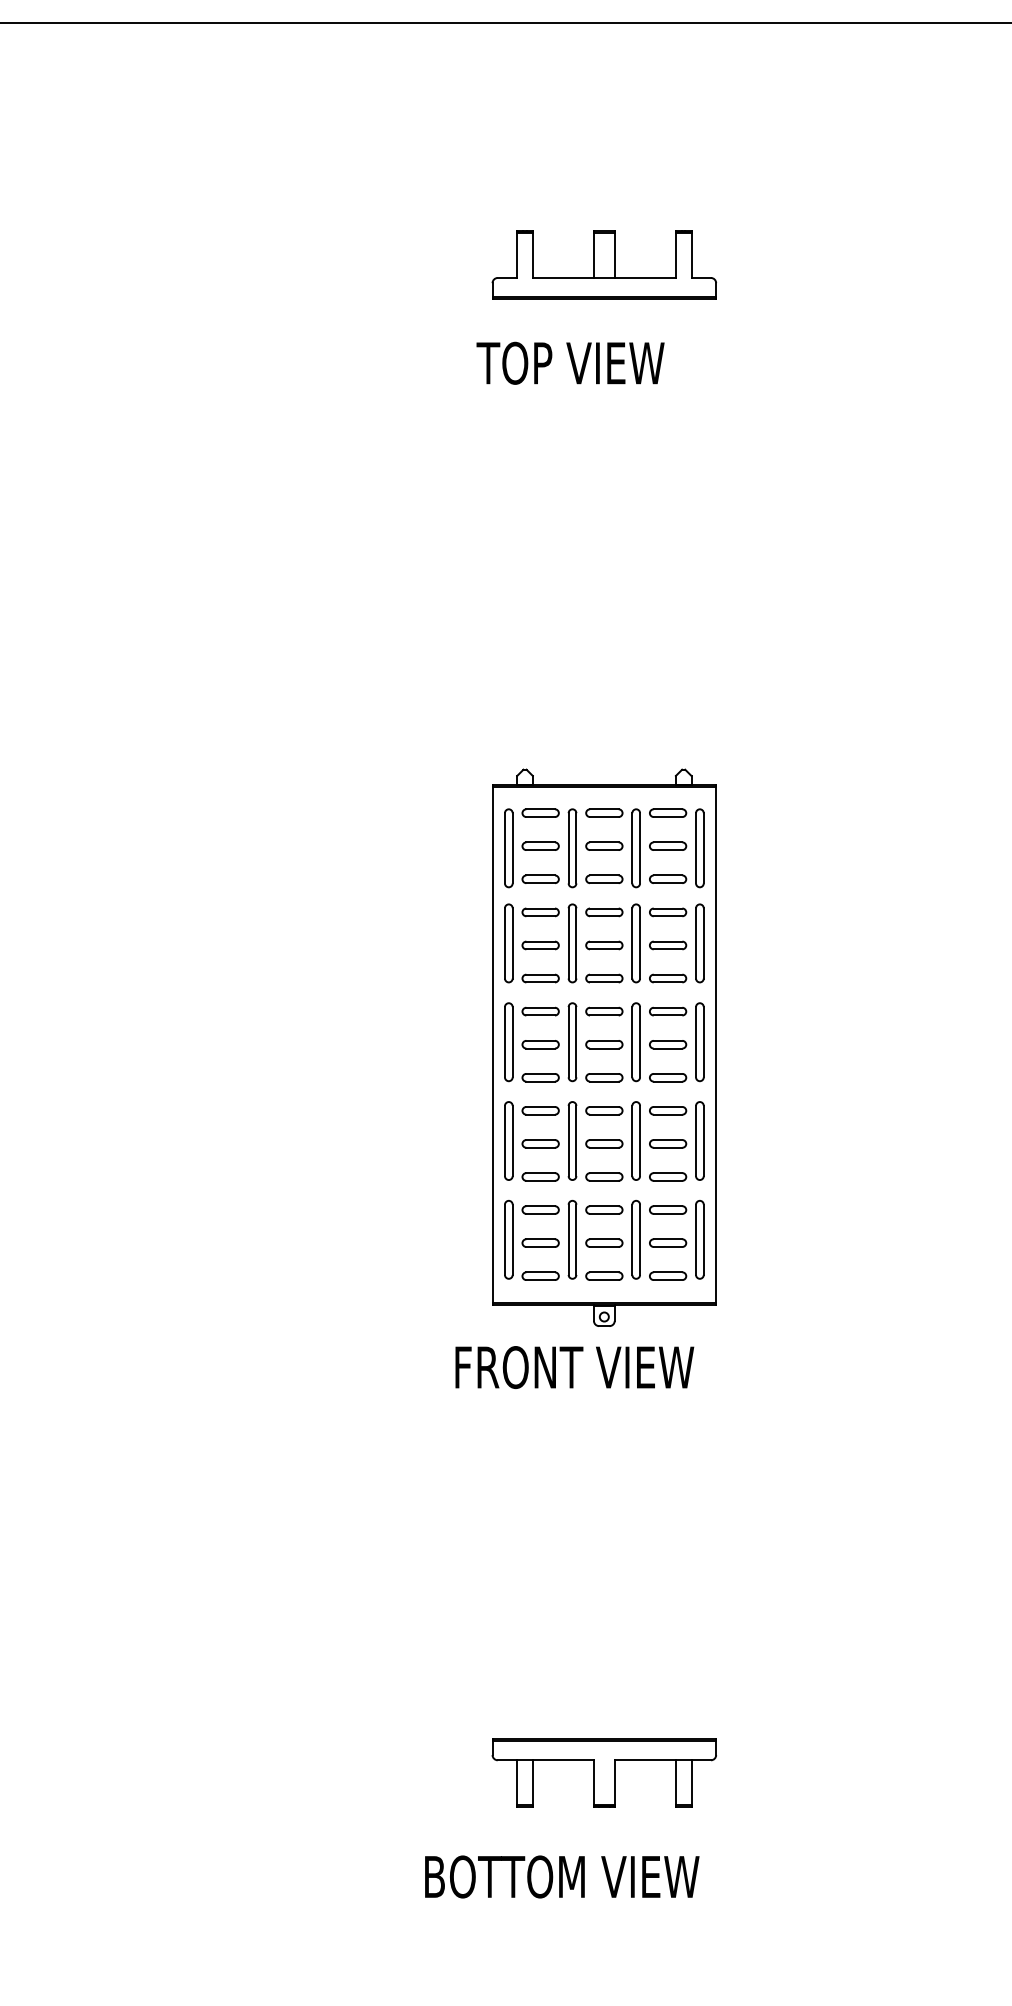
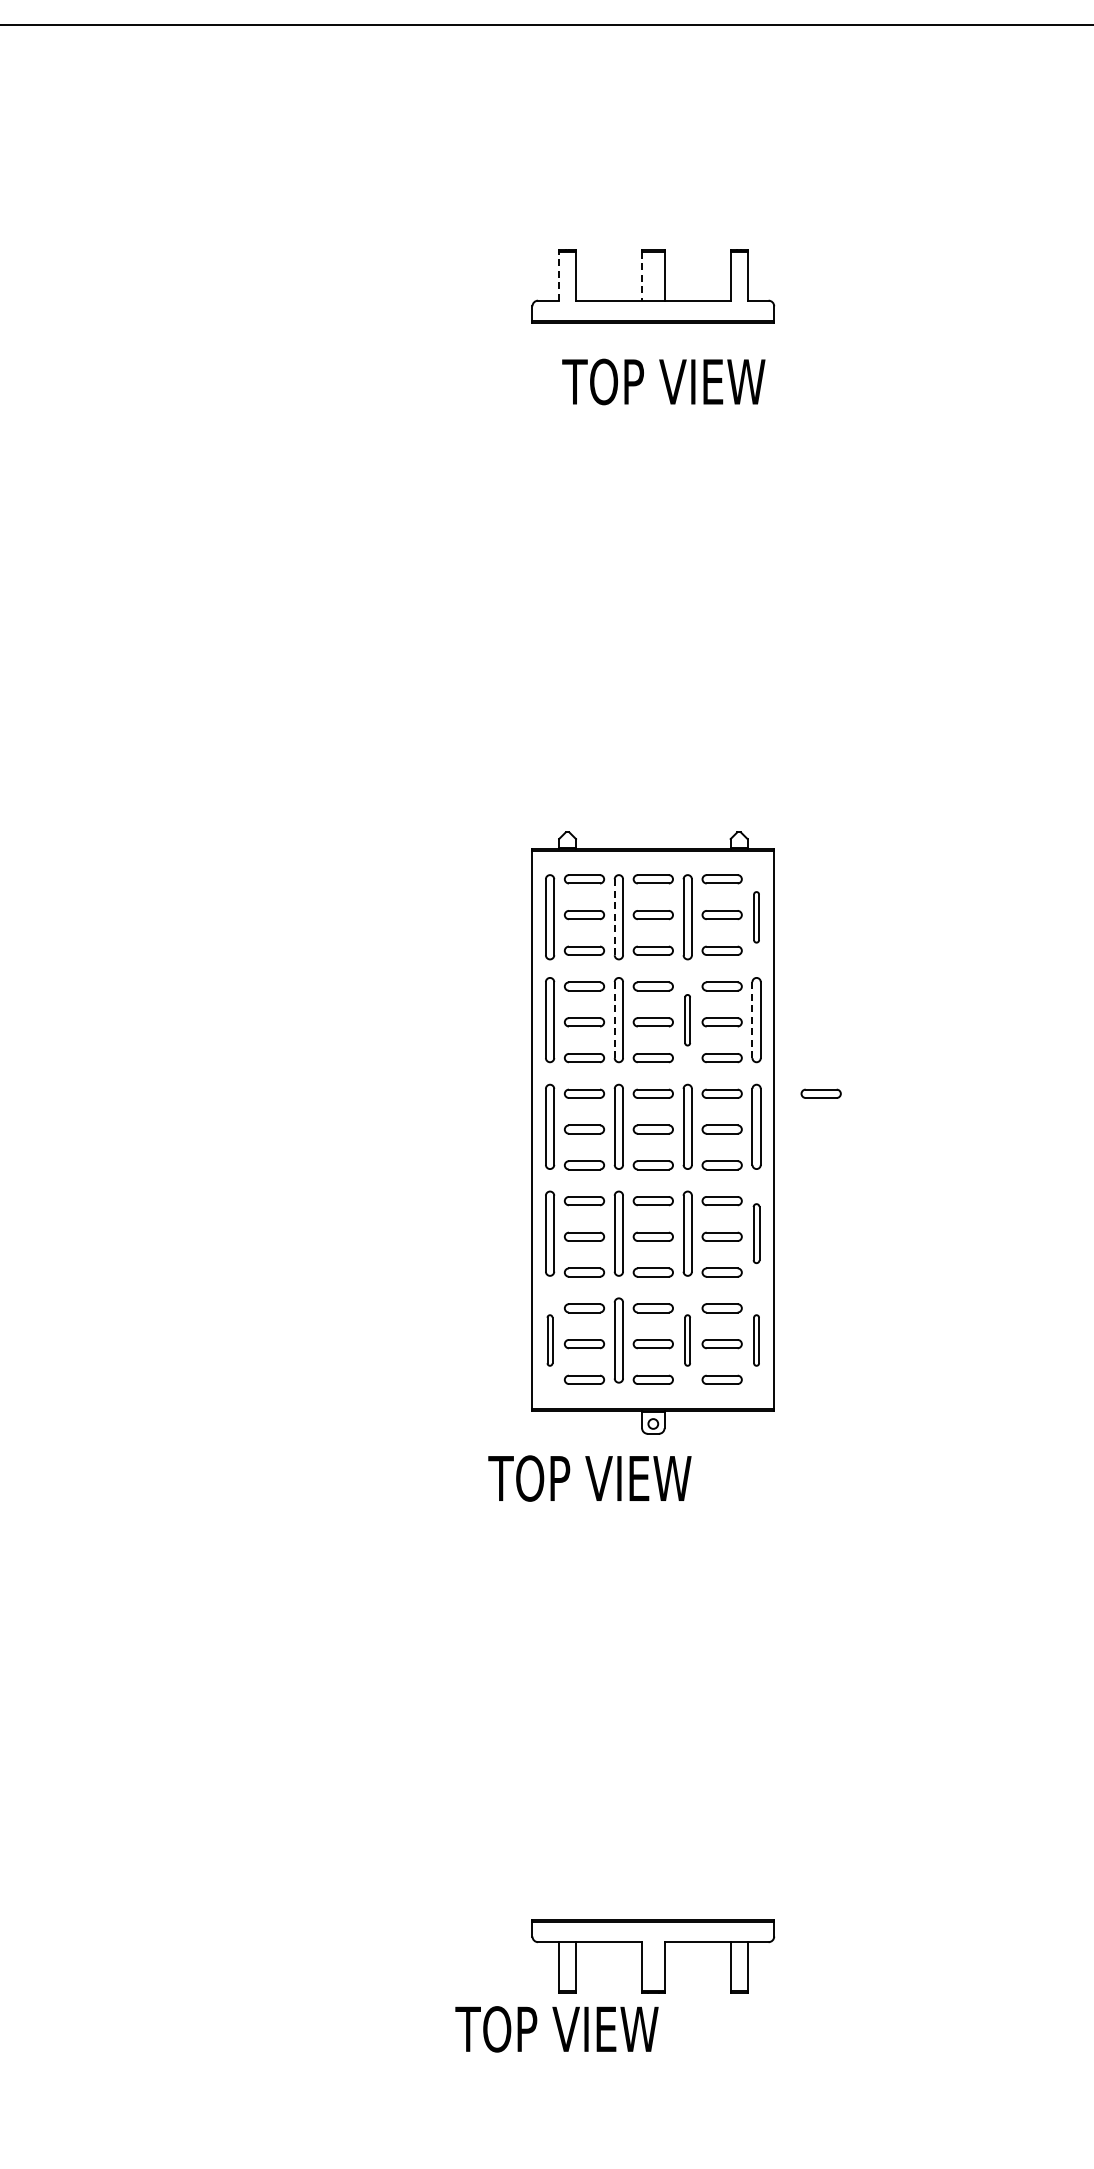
line: (517, 254) -> (559, 275), solid -> dashed
line: (594, 255) -> (642, 276), solid -> dashed
text: (570, 362) -> (663, 381), moved
line: (568, 848) -> (614, 917), solid -> dashed
part: (699, 848) -> (756, 917), size x0.6
line: (568, 943) -> (614, 1020), solid -> dashed
part: (635, 943) -> (687, 1020), size x0.6
line: (696, 943) -> (752, 1020), solid -> dashed
part: (758, 1011) -> (820, 1093), added
part: (699, 1140) -> (756, 1233), size x0.7
part: (508, 1239) -> (549, 1340), size x0.6
part: (635, 1239) -> (687, 1340), size x0.6
part: (699, 1239) -> (756, 1340), size x0.6
text: (573, 1367) -> (619, 1478), FRONT VIEW -> TOP VIEW
part: (604, 1773) -> (653, 1956), moved
text: (560, 1877) -> (605, 2029), BOTTOM VIEW -> TOP VIEW

